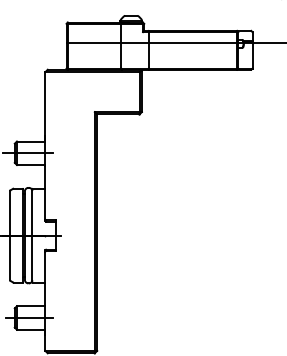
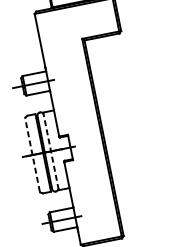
line: (10, 235) -> (32, 154), solid -> dashed
line: (32, 235) -> (51, 151), solid -> dashed

